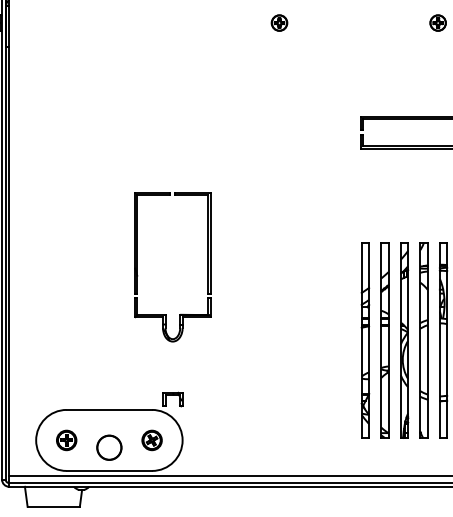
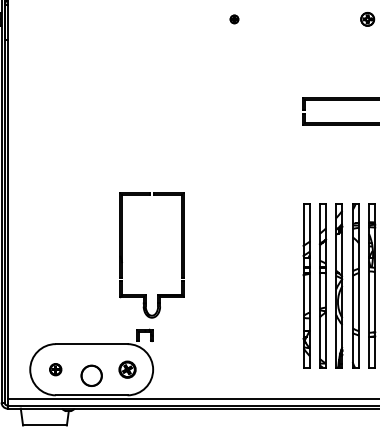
part: (279, 23) -> (234, 19), size x0.6
part: (137, 267) -> (122, 255), moved
part: (66, 440) -> (55, 369), size x0.7

